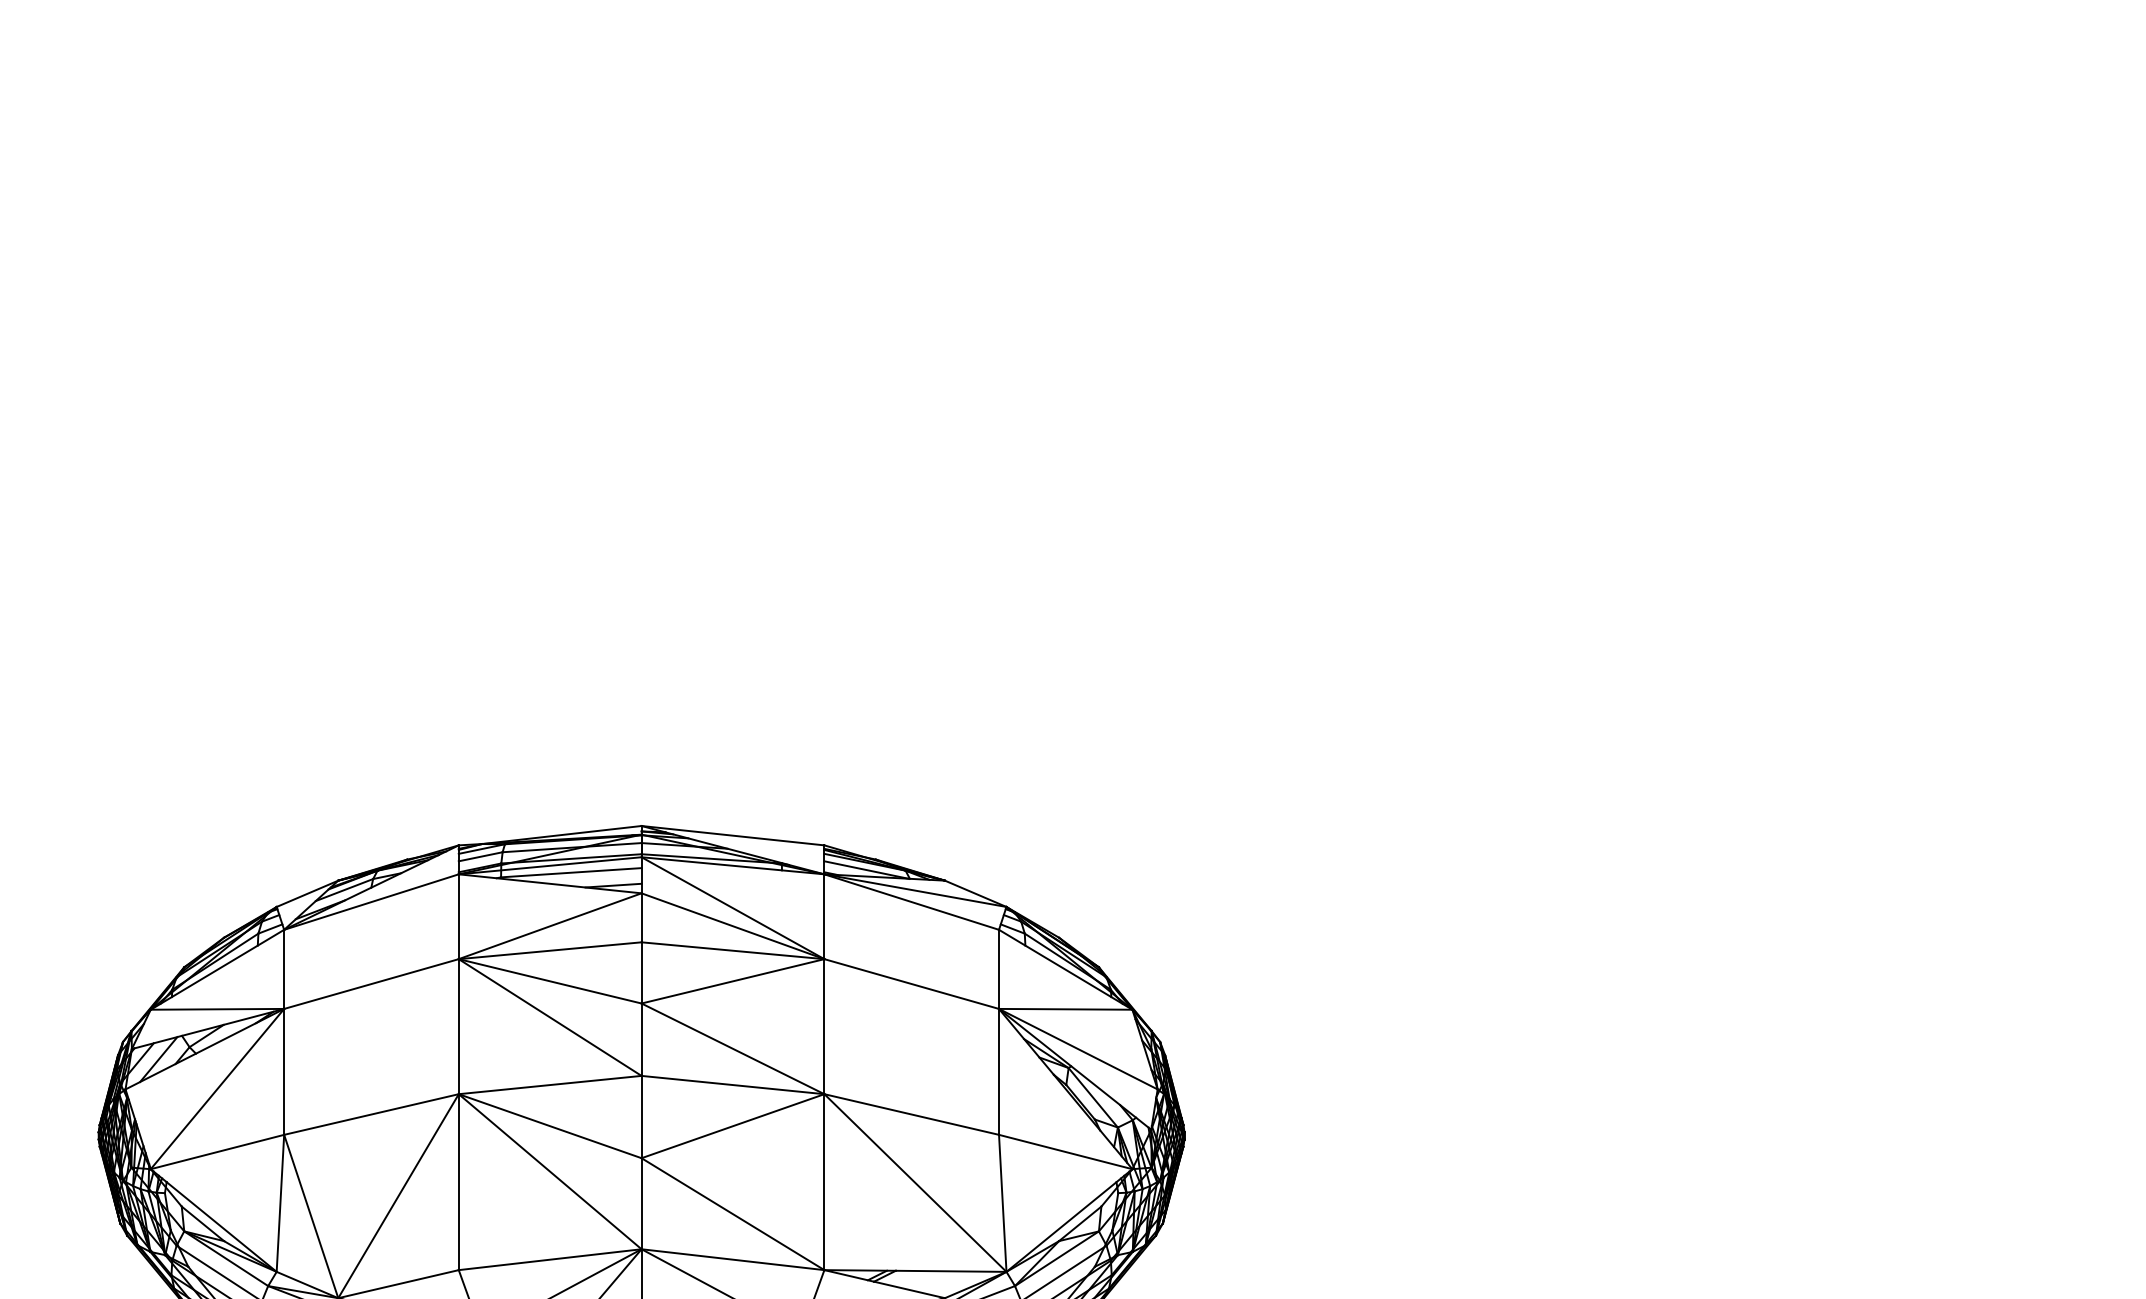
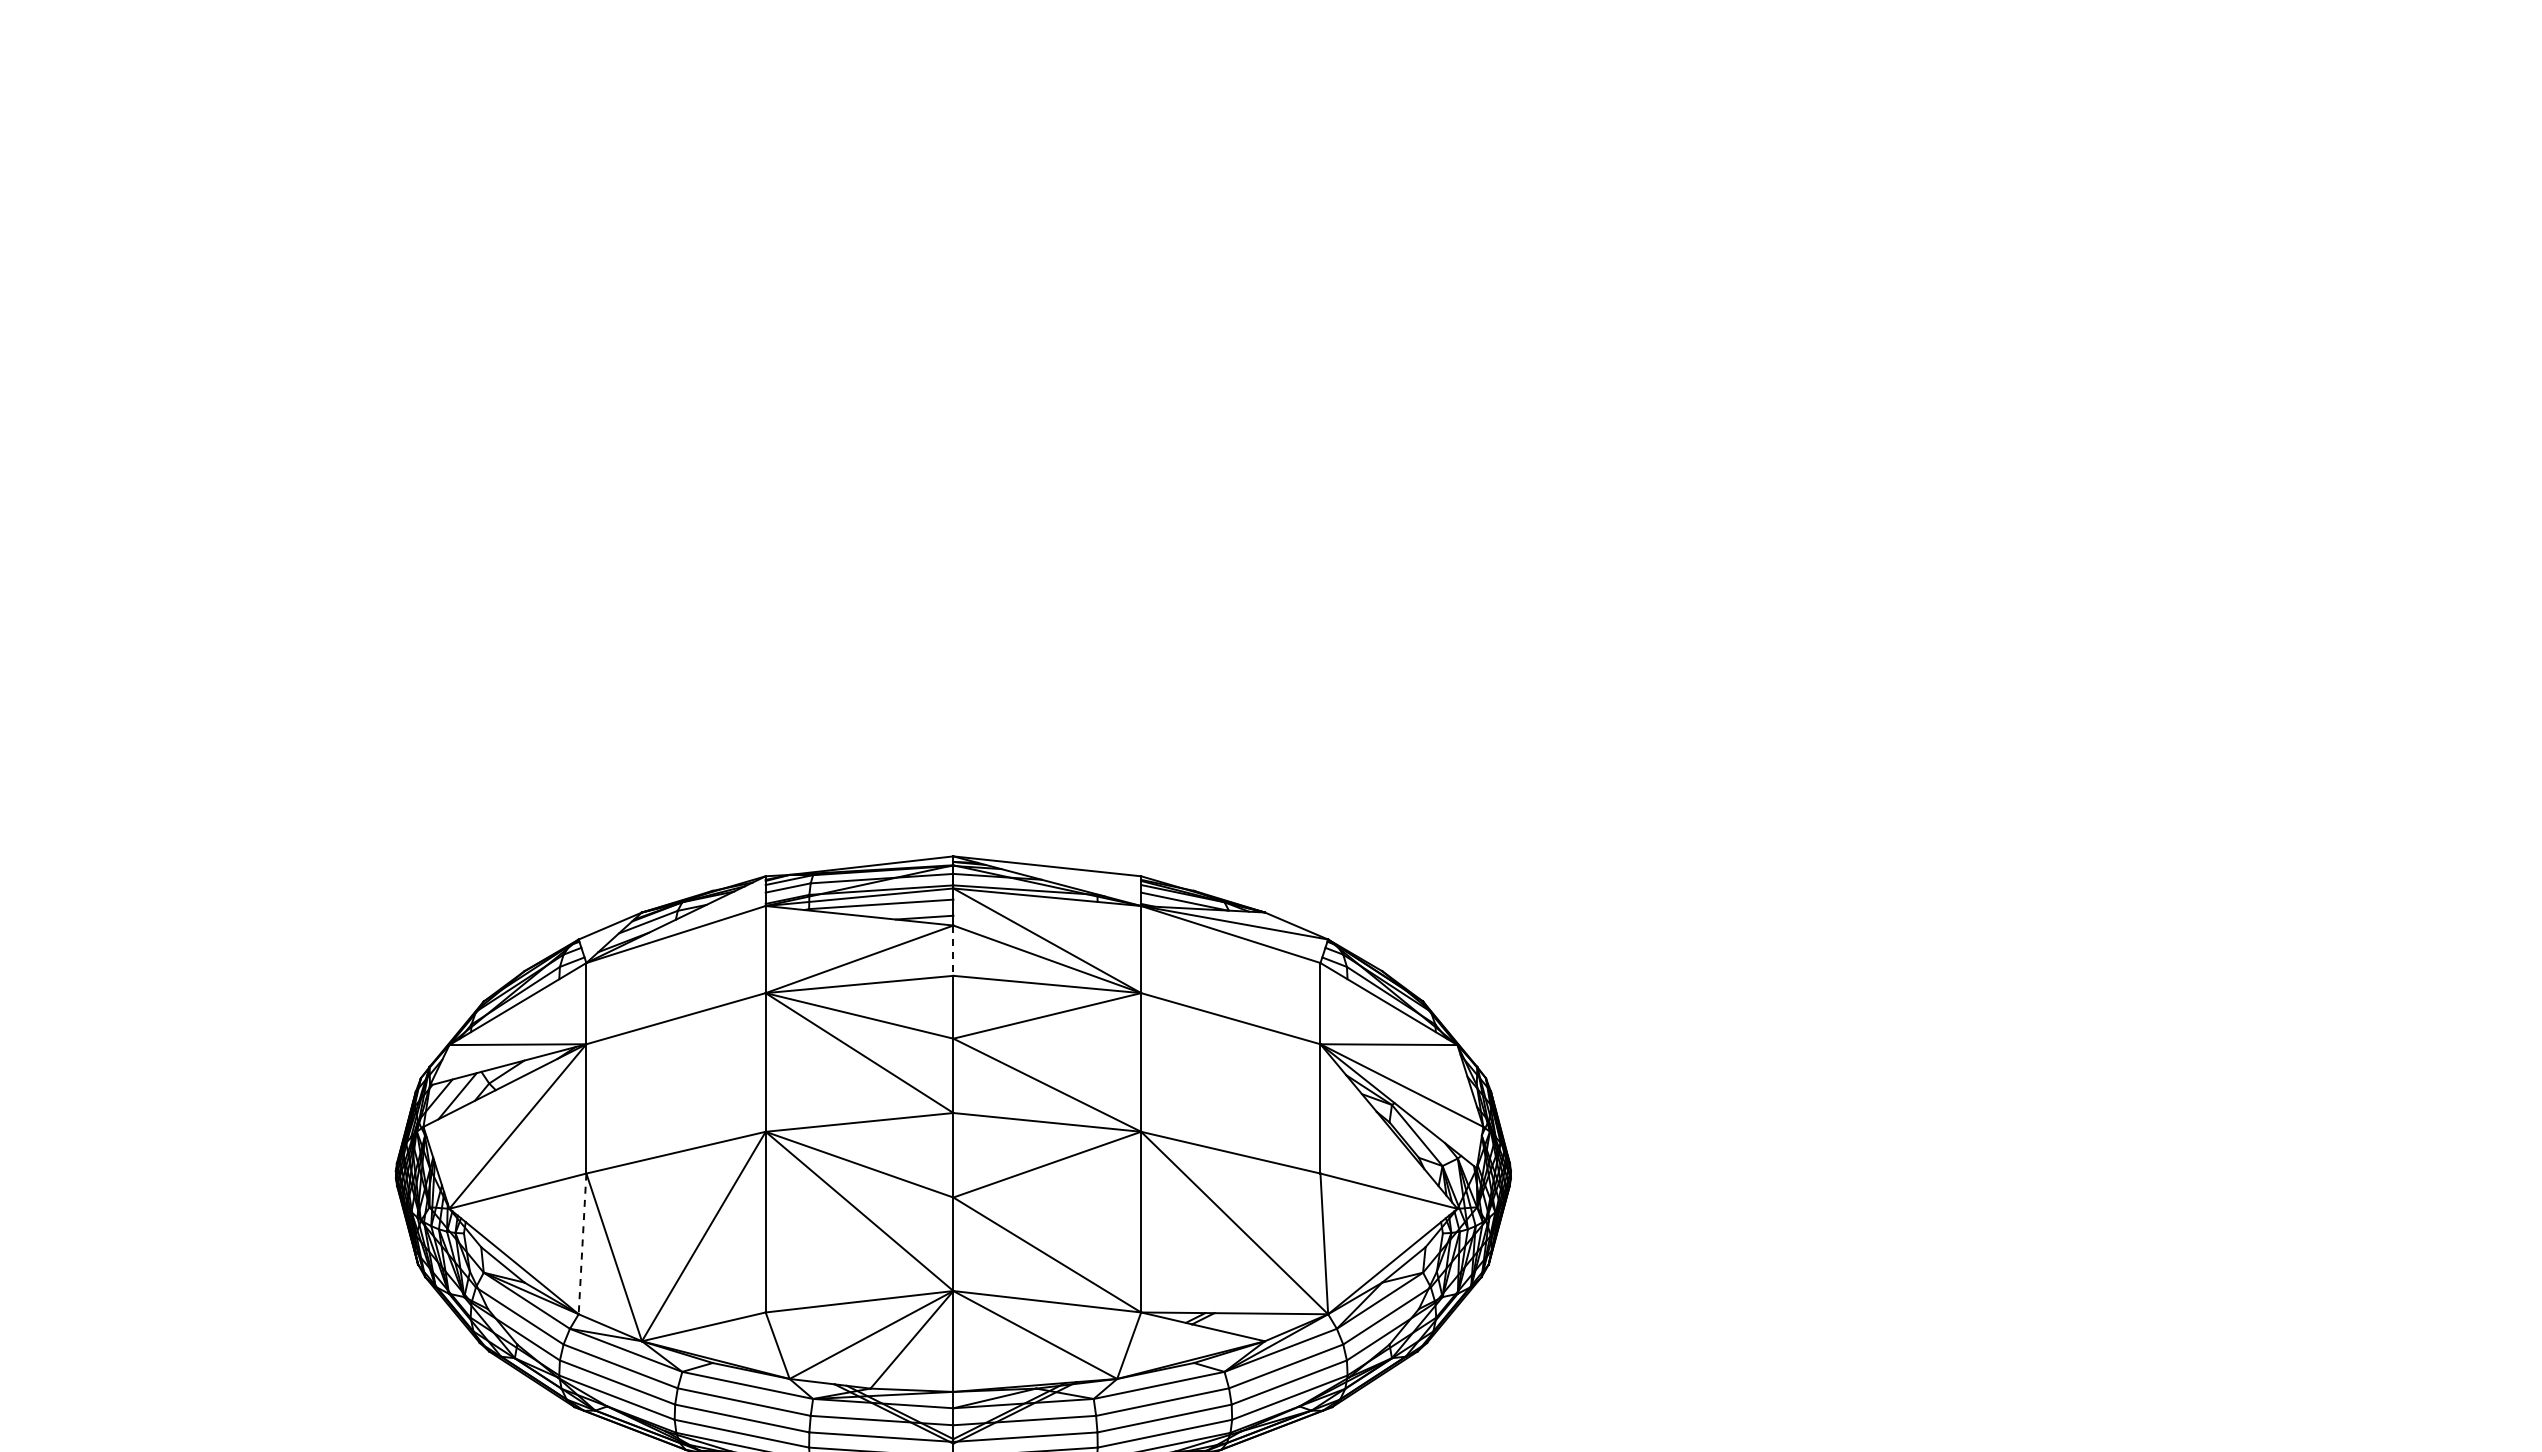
line: (641, 918) -> (953, 951), solid -> dashed
line: (280, 1203) -> (582, 1244), solid -> dashed

